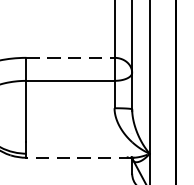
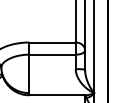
line: (72, 57) -> (53, 42), dashed -> solid
line: (79, 158) -> (57, 95), dashed -> solid

